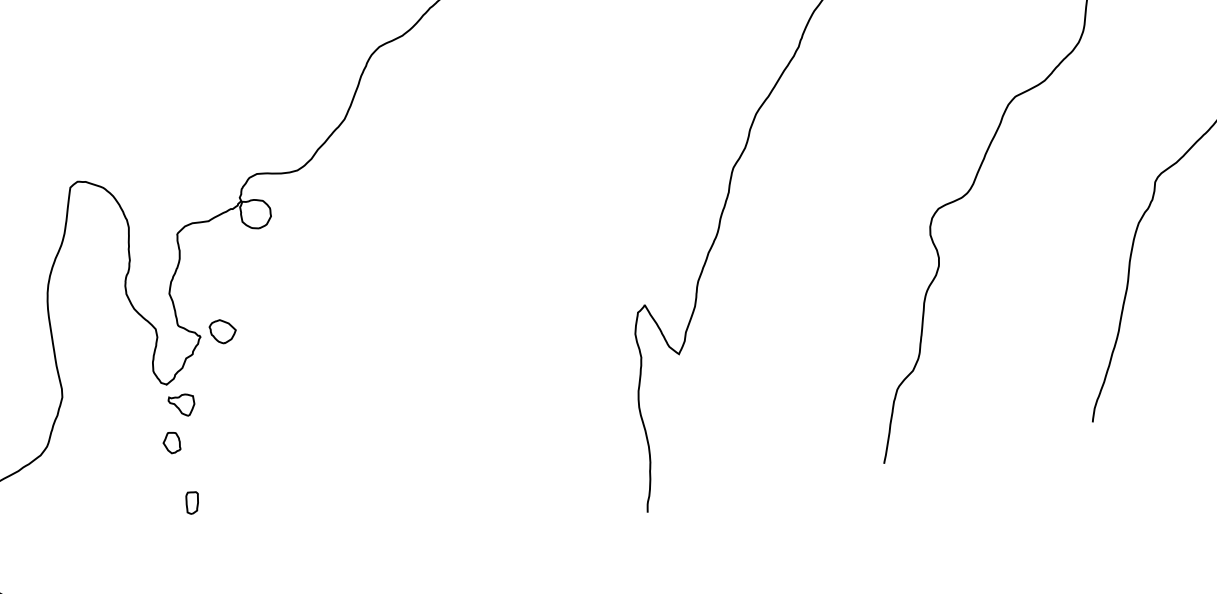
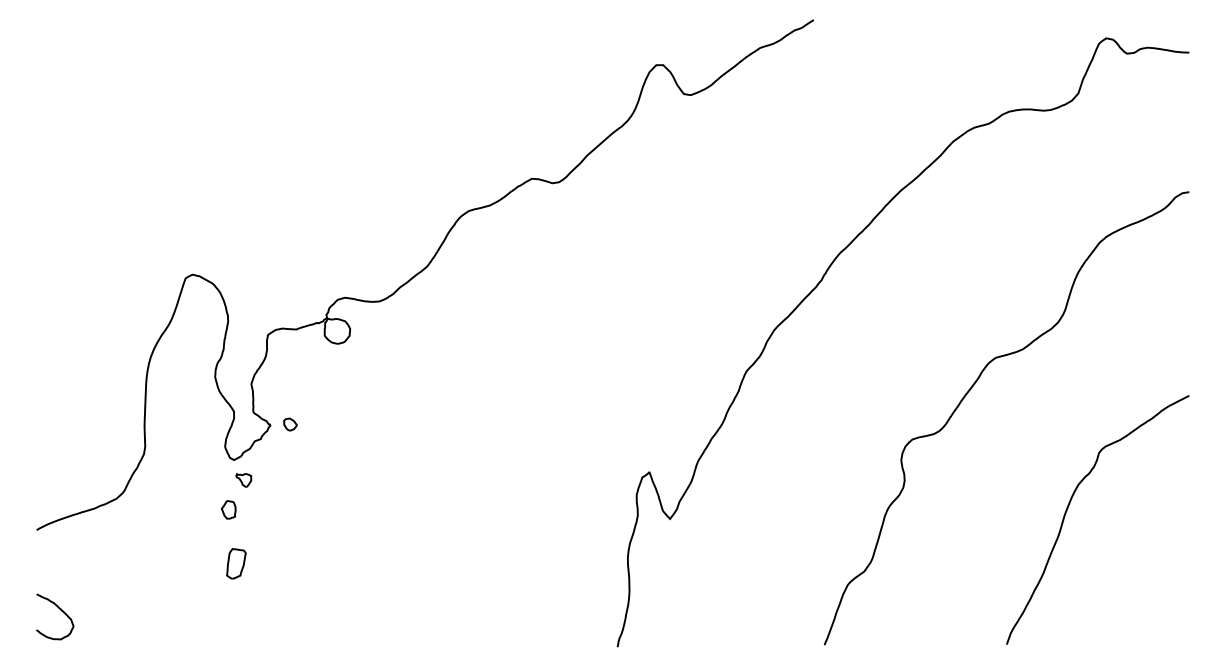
part: (223, 331) -> (290, 424), size x0.6
part: (182, 405) -> (243, 480), size x0.7
part: (192, 502) -> (236, 563), size x1.6

